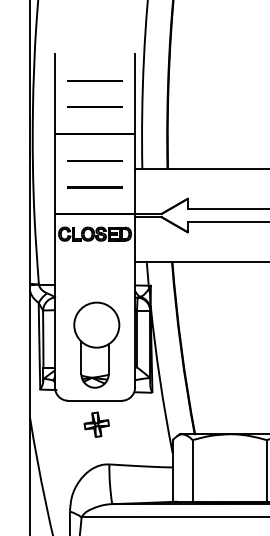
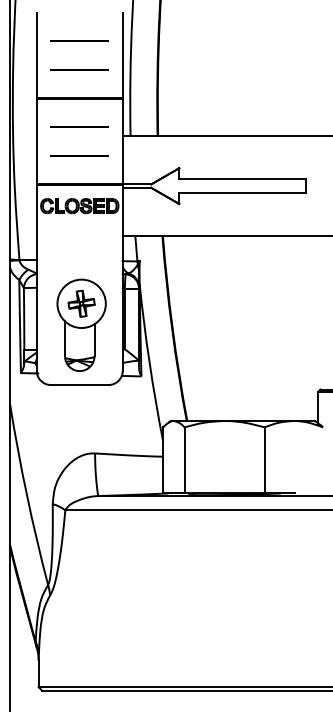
part: (96, 424) -> (81, 303), moved

